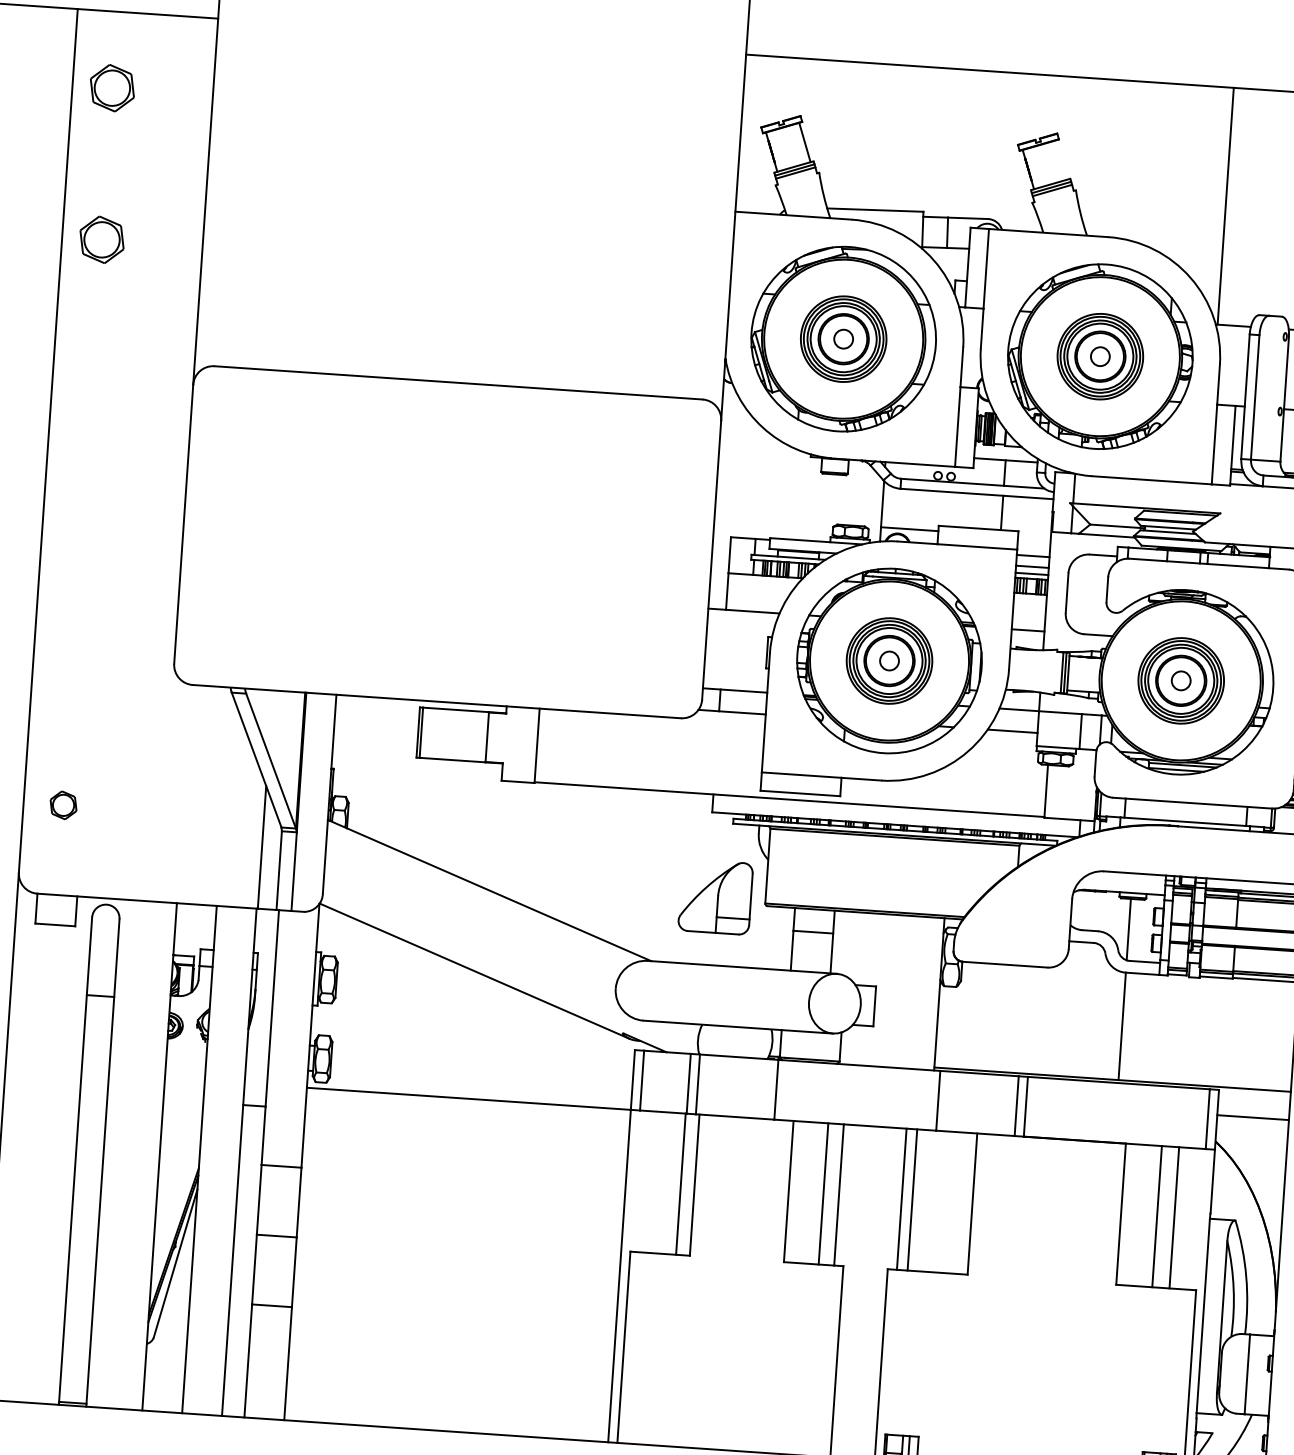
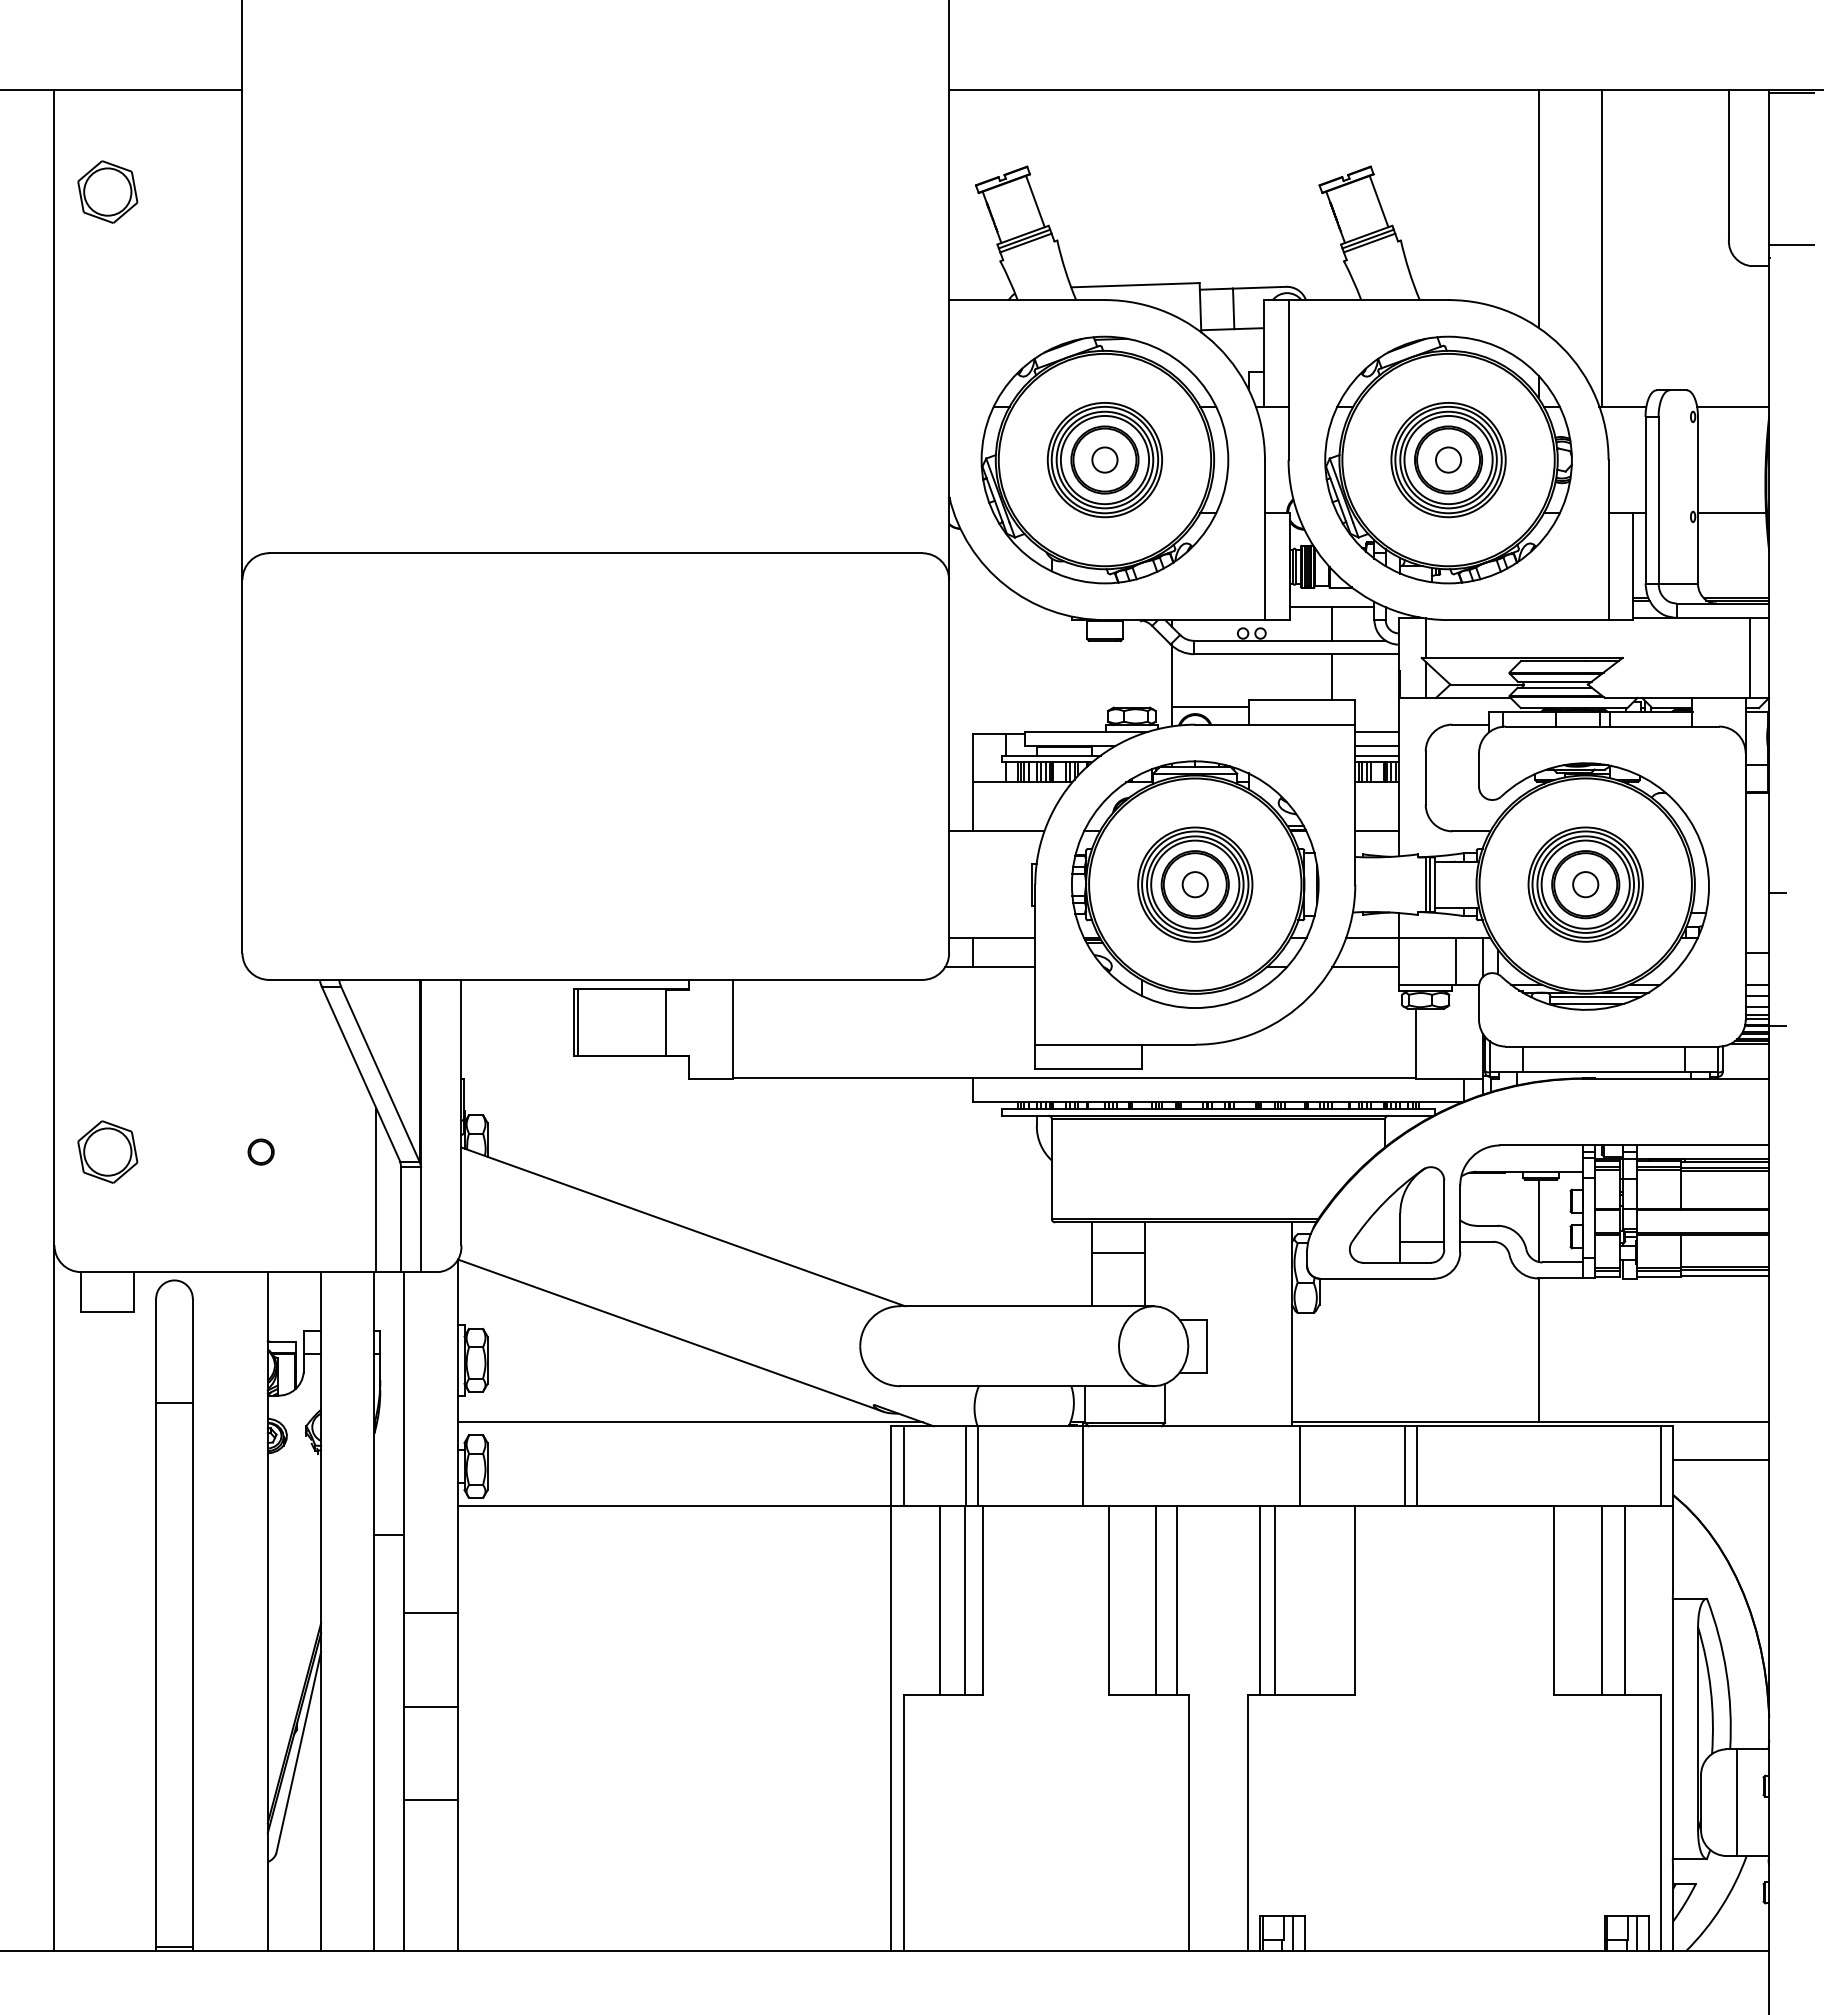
line: (1061, 159) -> (1378, 201), added
line: (1180, 173) -> (1538, 208), added
part: (101, 239) -> (107, 394), removed
part: (63, 804) -> (107, 1151), size x1.67
part: (177, 812) -> (260, 1151), added
part: (715, 896) -> (1396, 1214), moved
line: (484, 1037) -> (689, 1422), added
line: (662, 1182) -> (940, 1600), added

